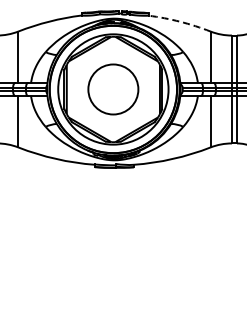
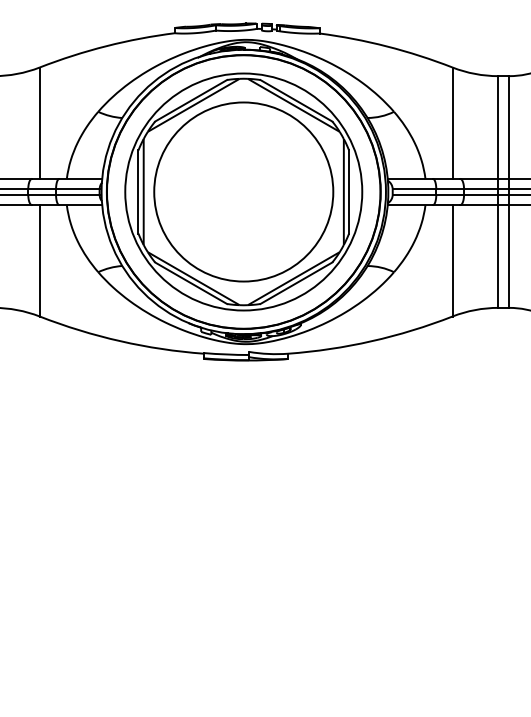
arc: (180, 21) -> (387, 45), dashed -> solid
circle: (113, 89) -> (244, 192), size x1.67

